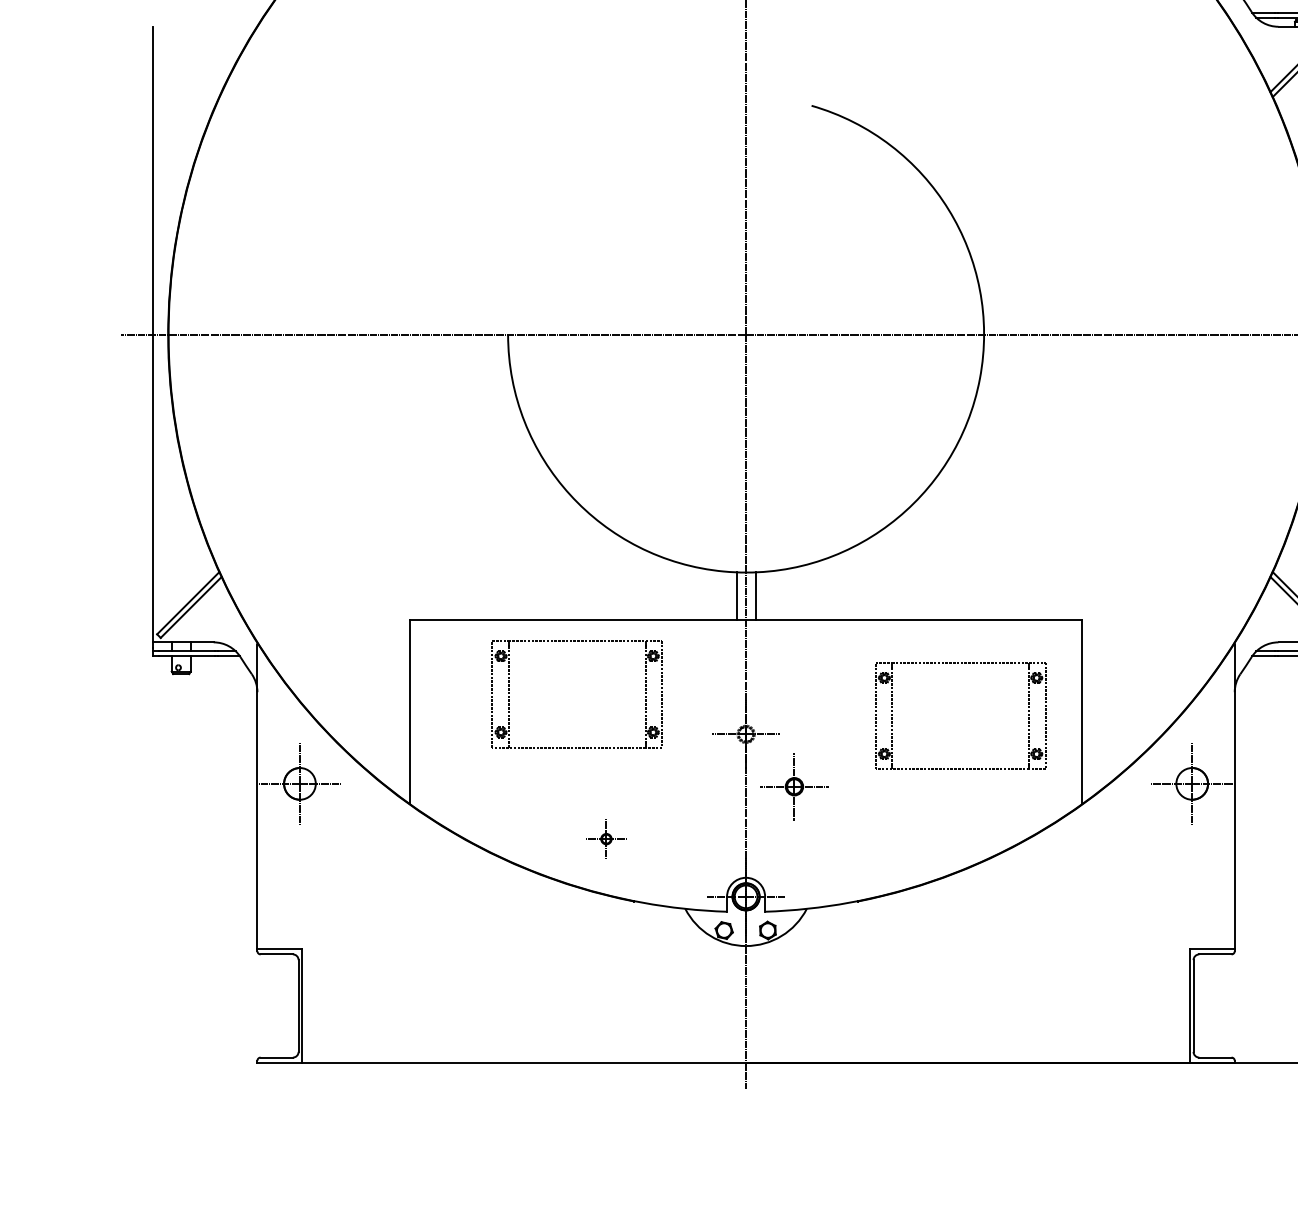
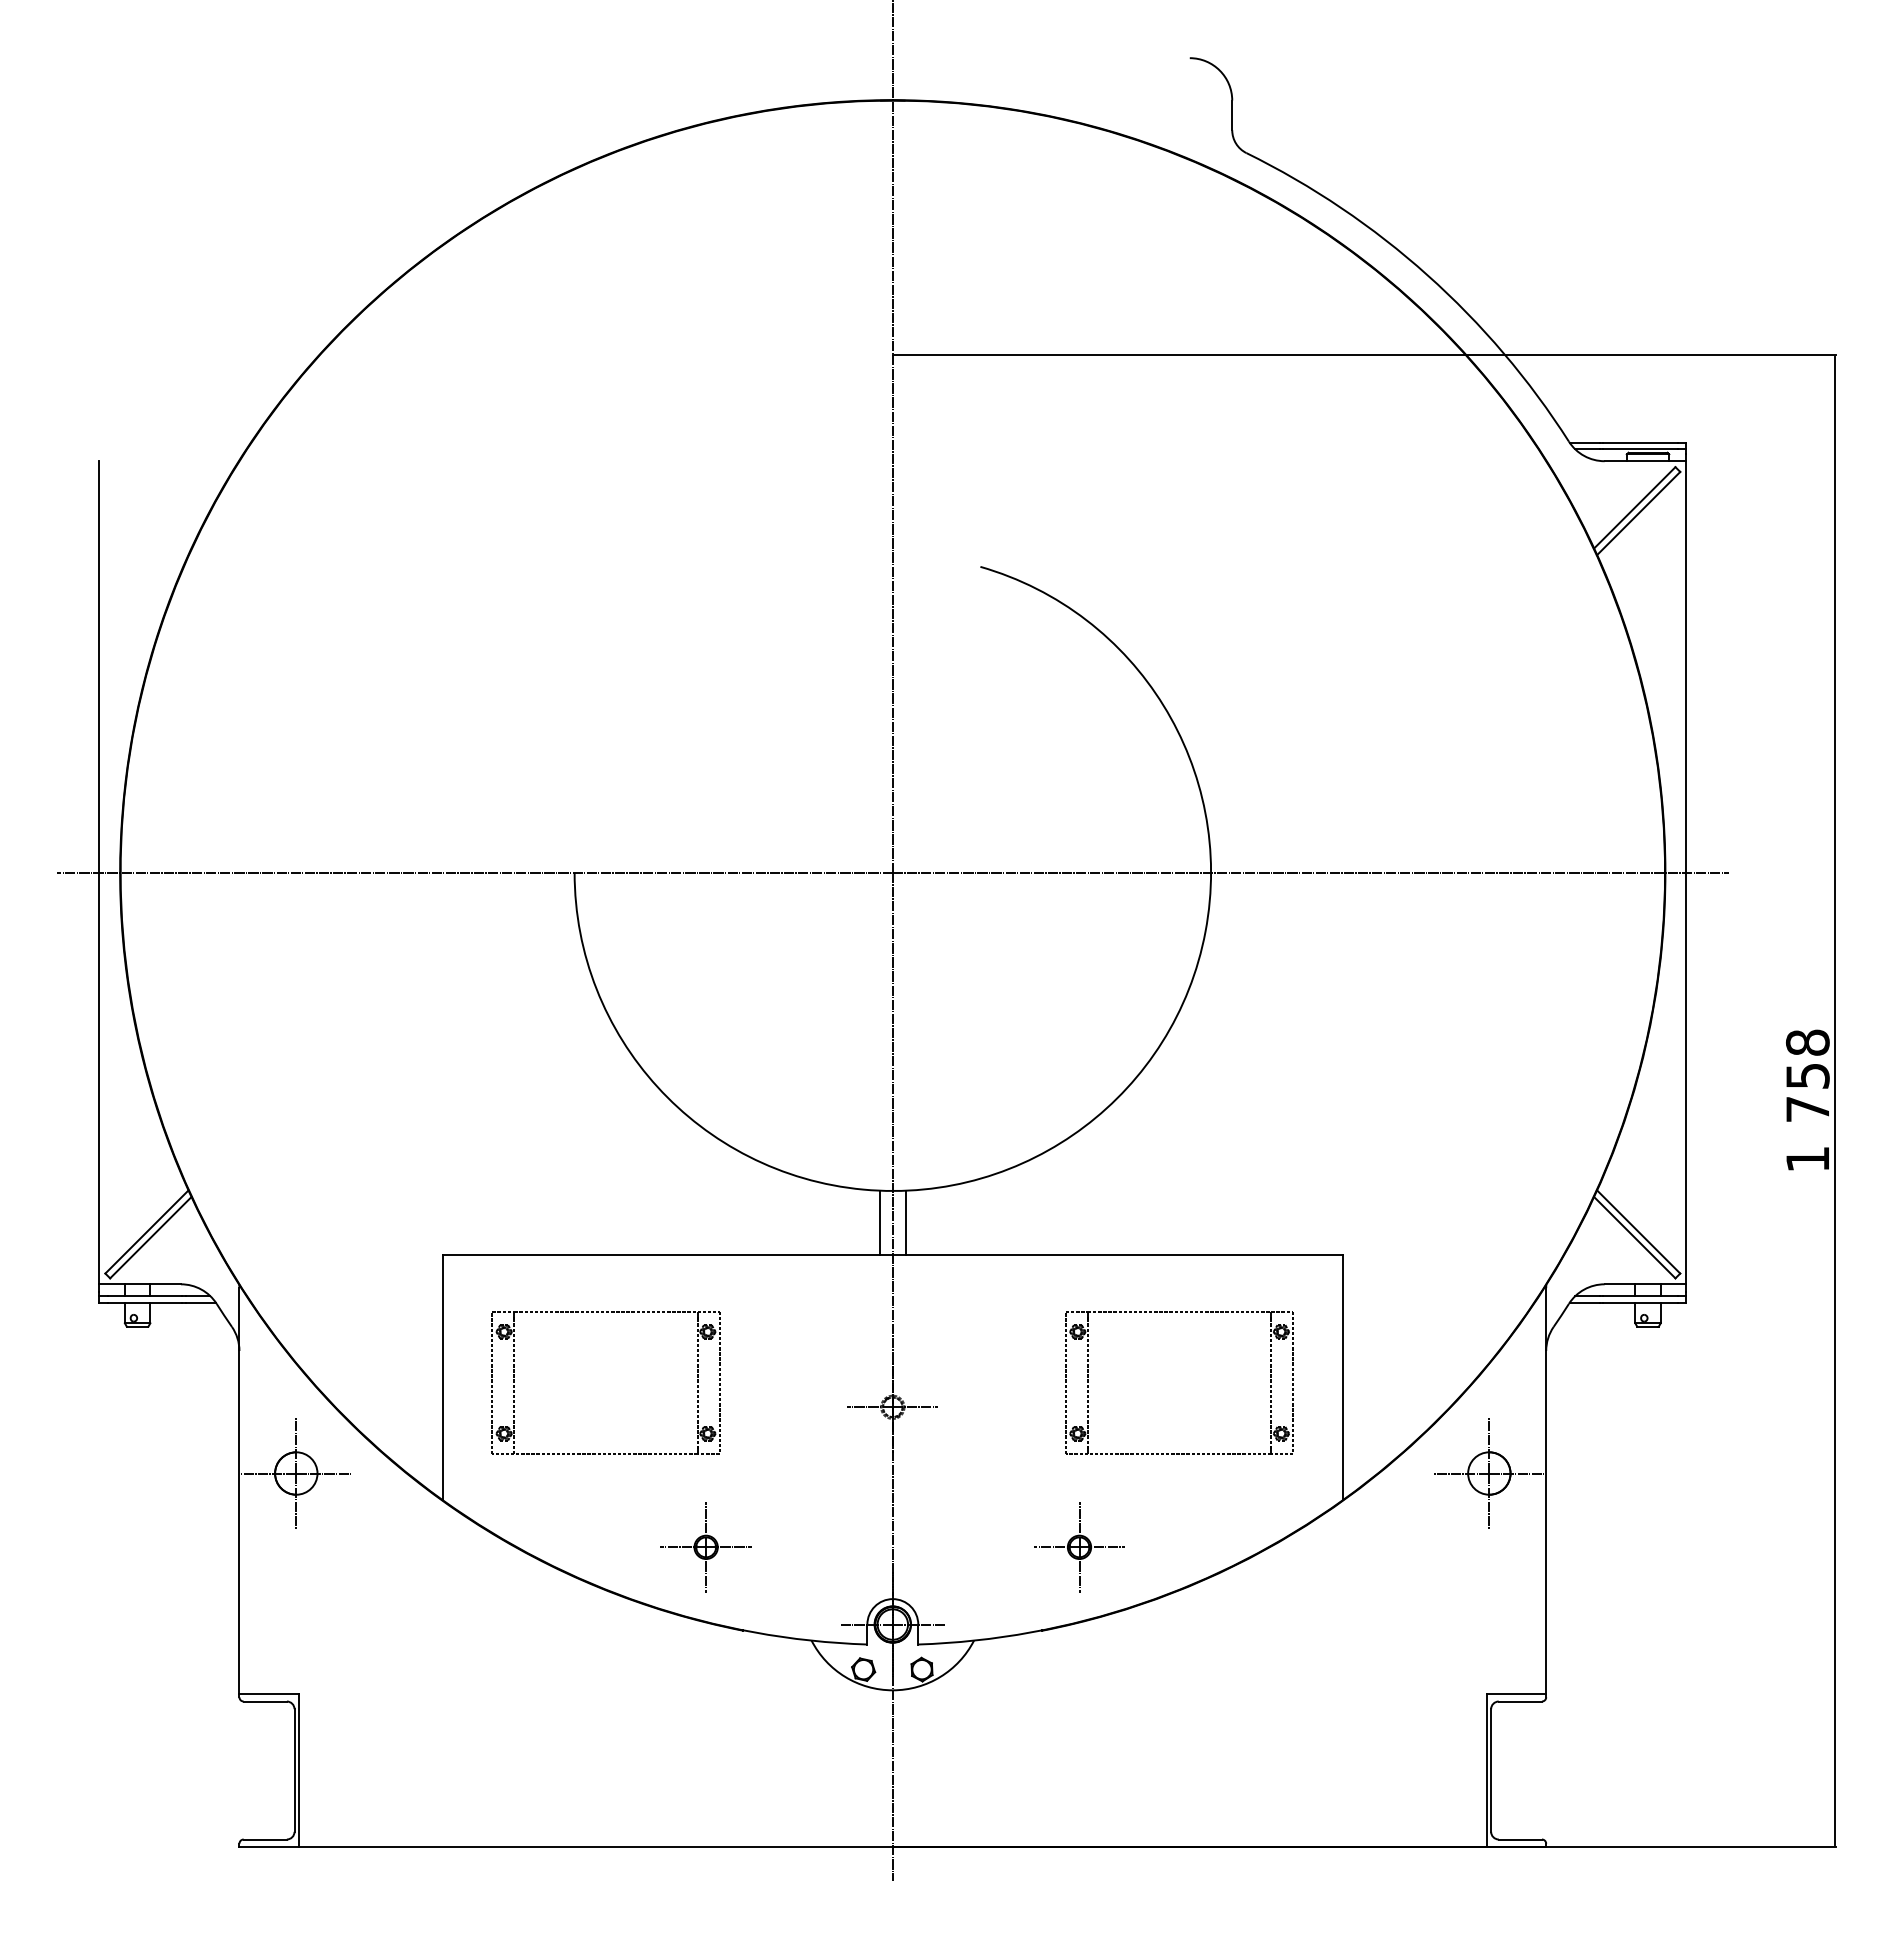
part: (577, 641) -> (606, 1312), moved
part: (794, 786) -> (1079, 1547), moved
part: (605, 839) -> (705, 1547), size x1.67

